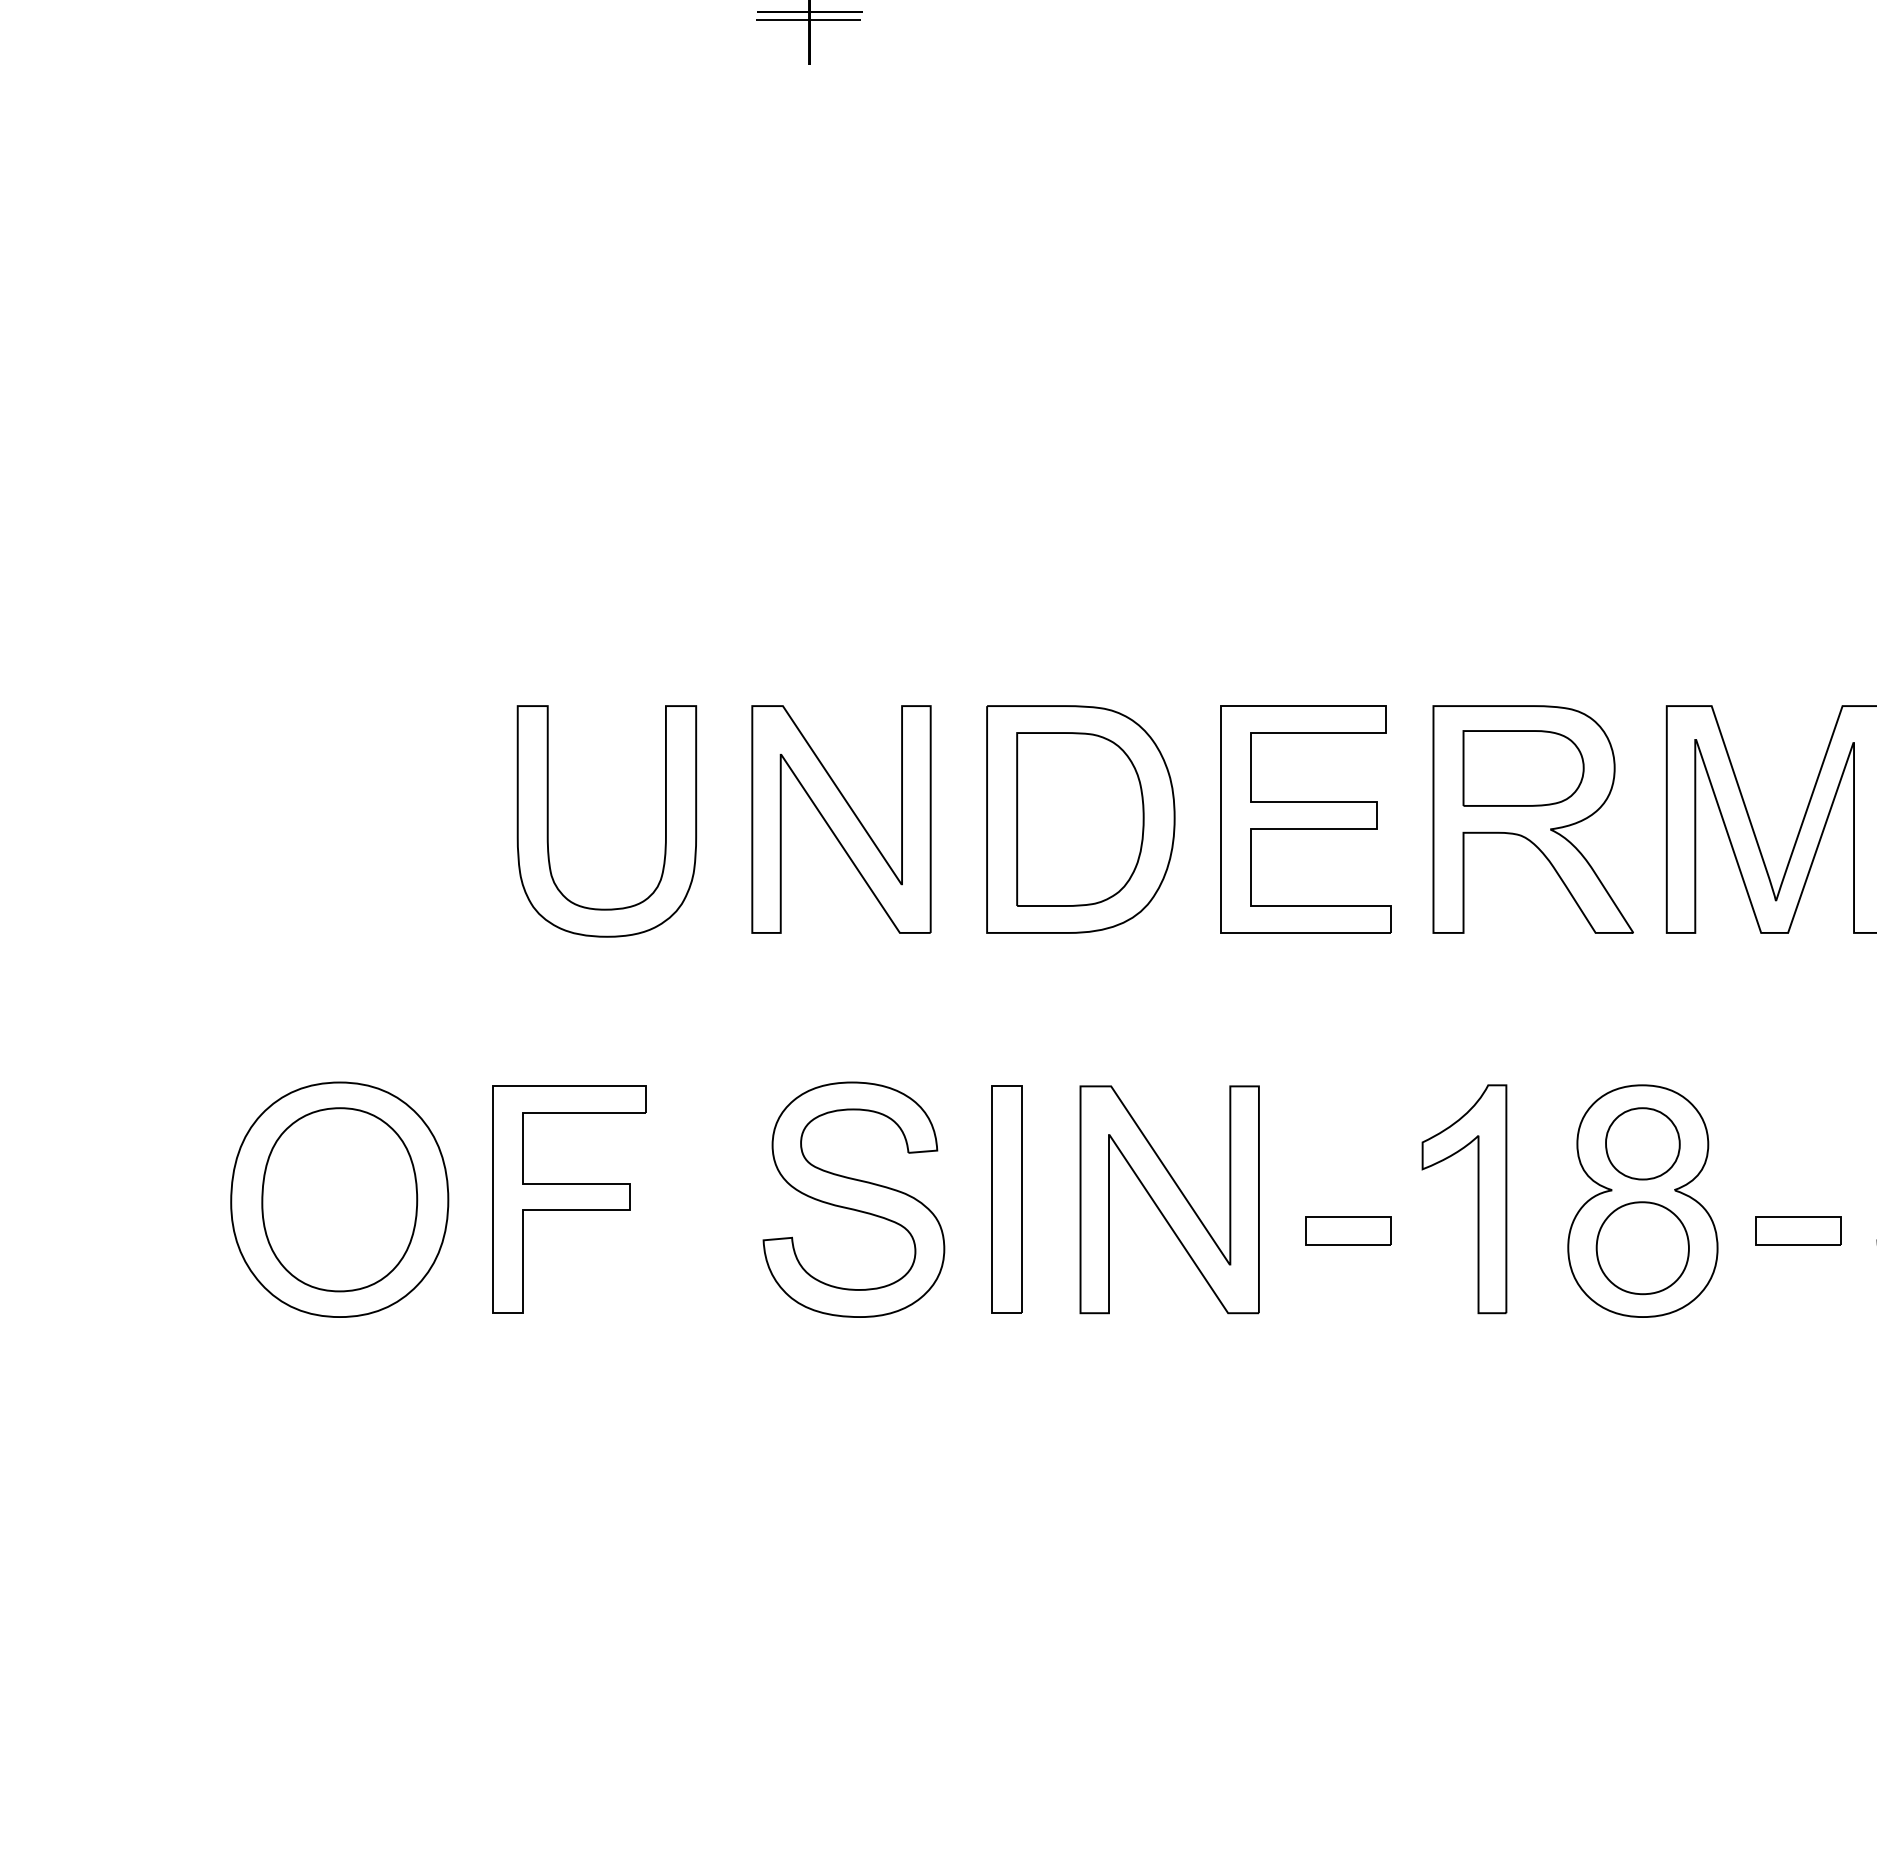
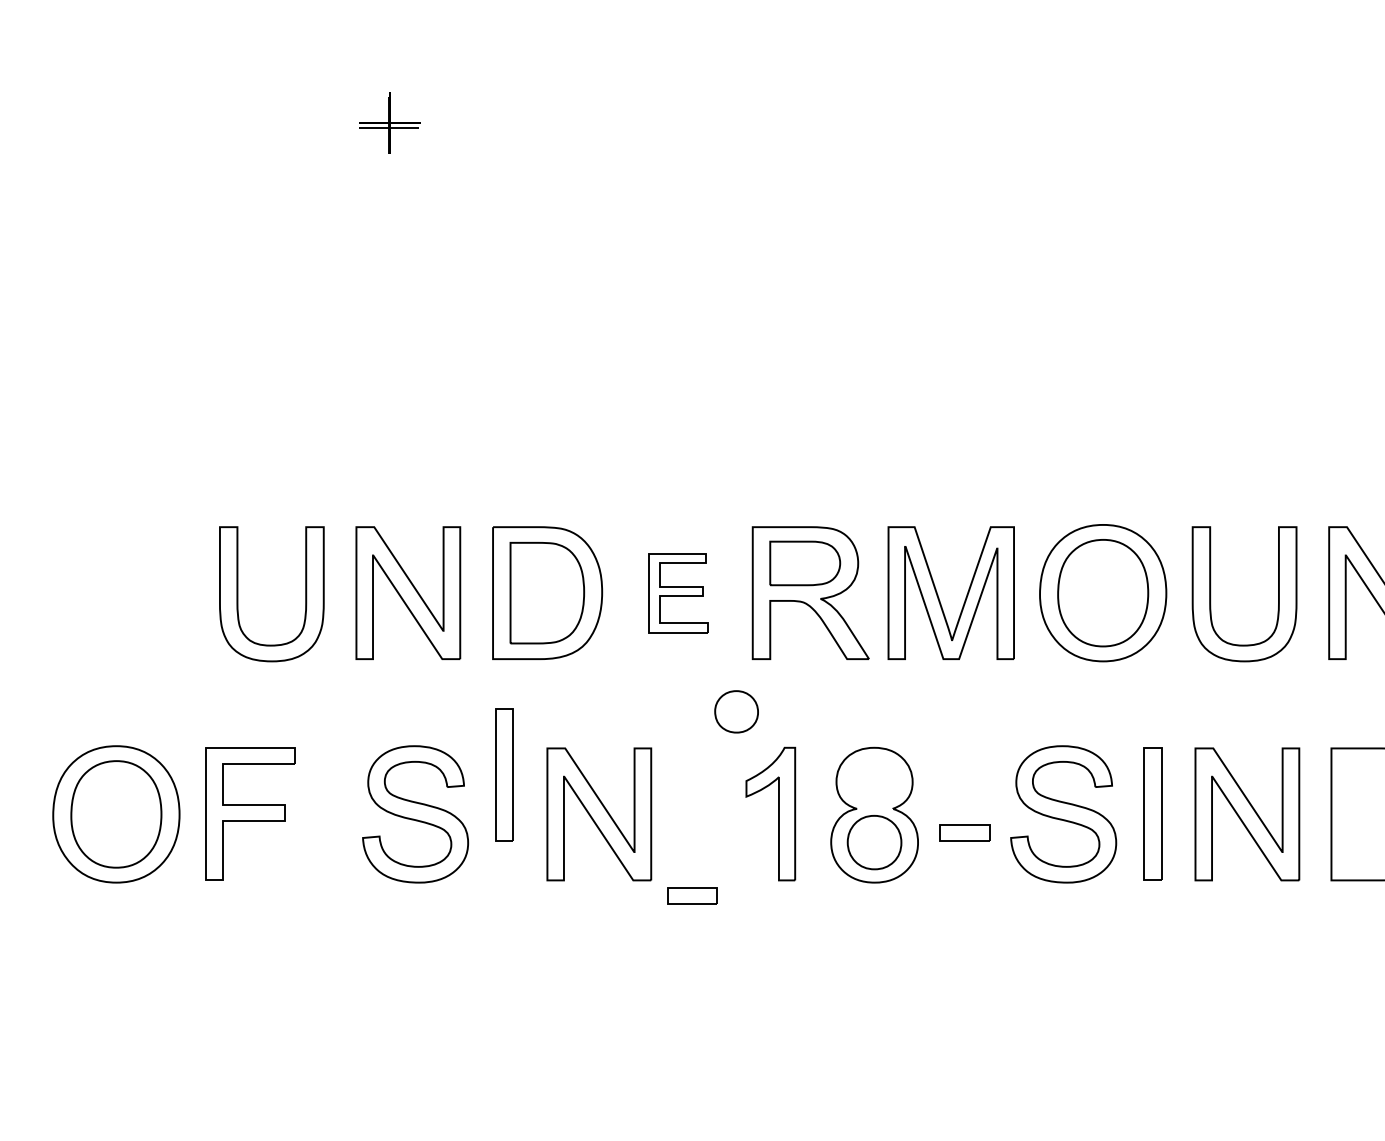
part: (1305, 818) -> (678, 592), size x0.6
part: (1642, 1143) -> (736, 711), moved
part: (1006, 1198) -> (504, 774), moved
part: (1348, 1230) -> (692, 895), moved

